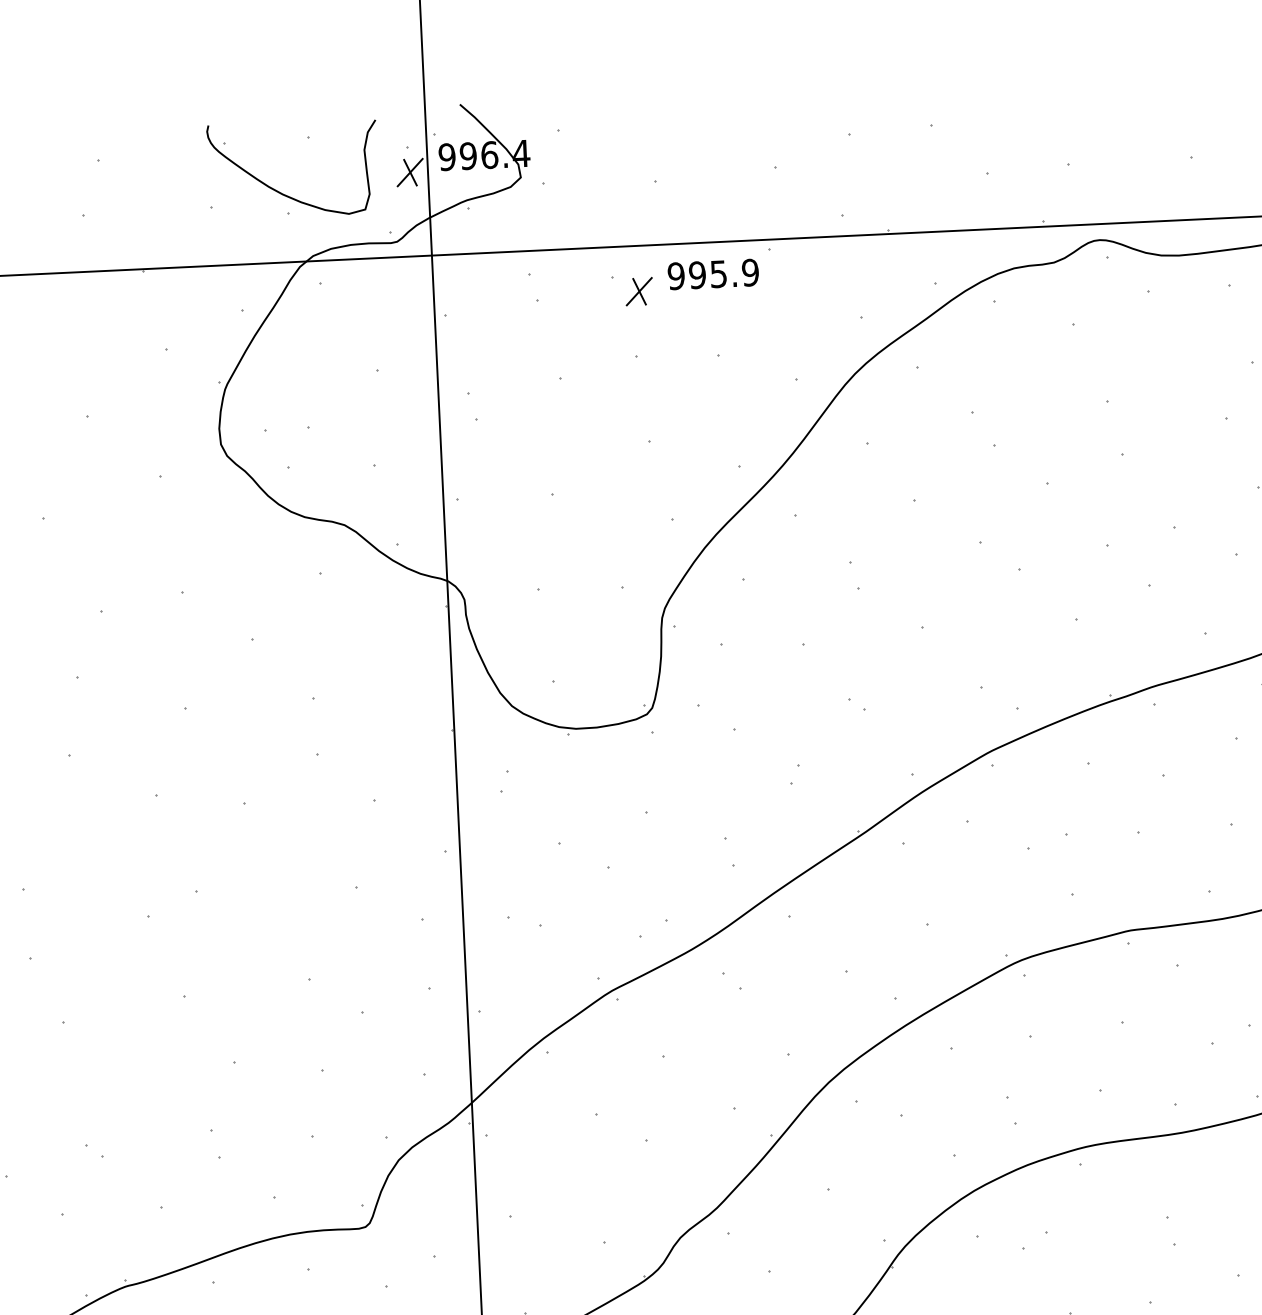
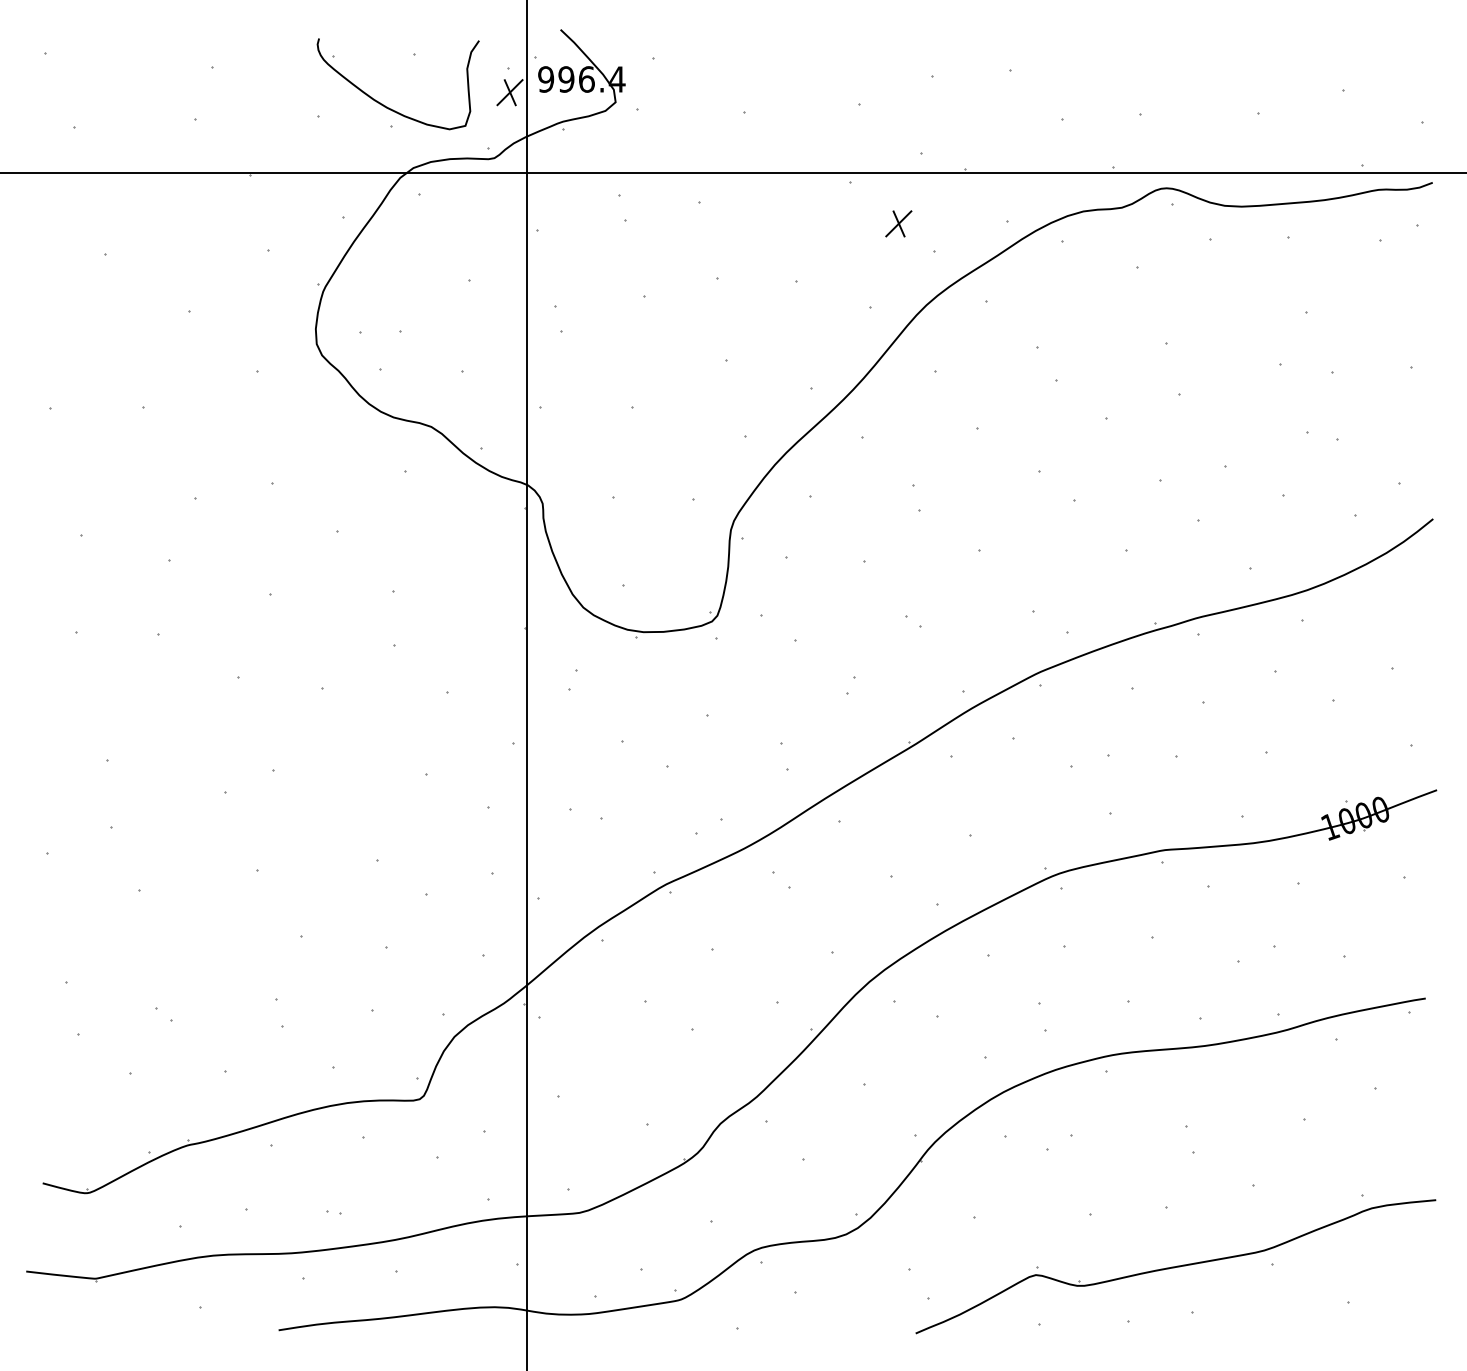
part: (713, 274) -> (795, 203), removed
part: (638, 291) -> (898, 223), moved

